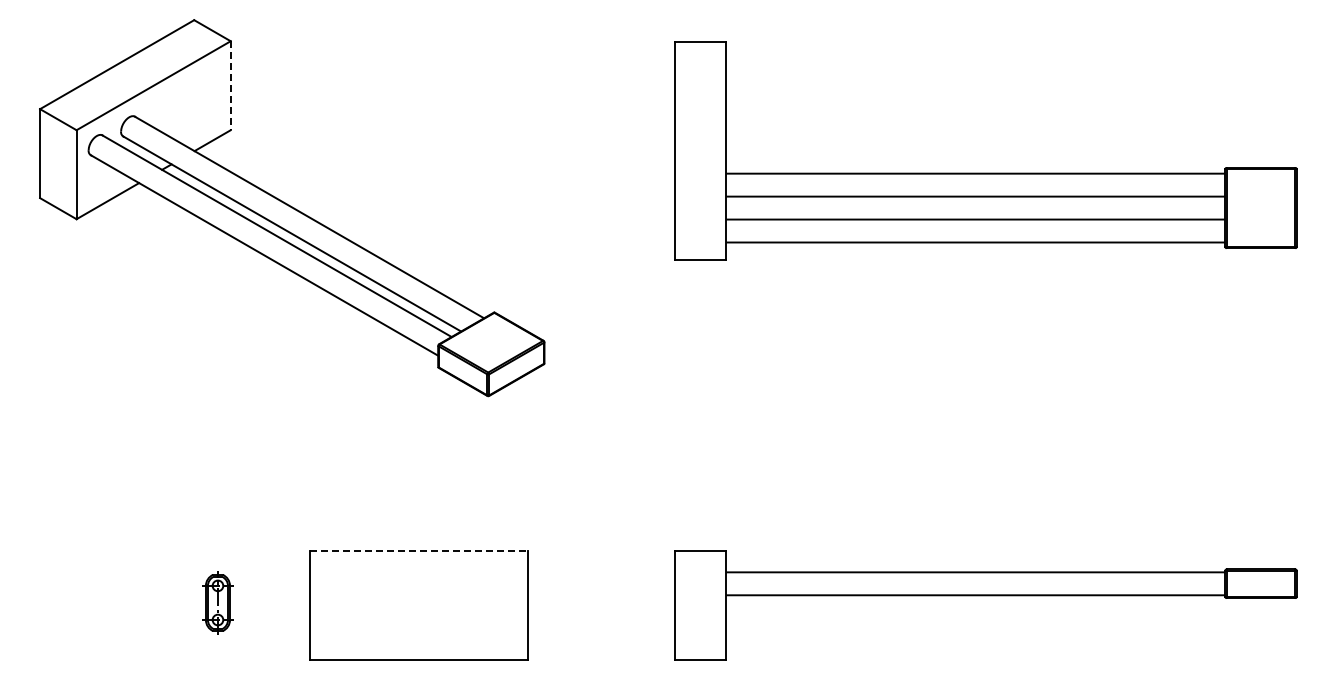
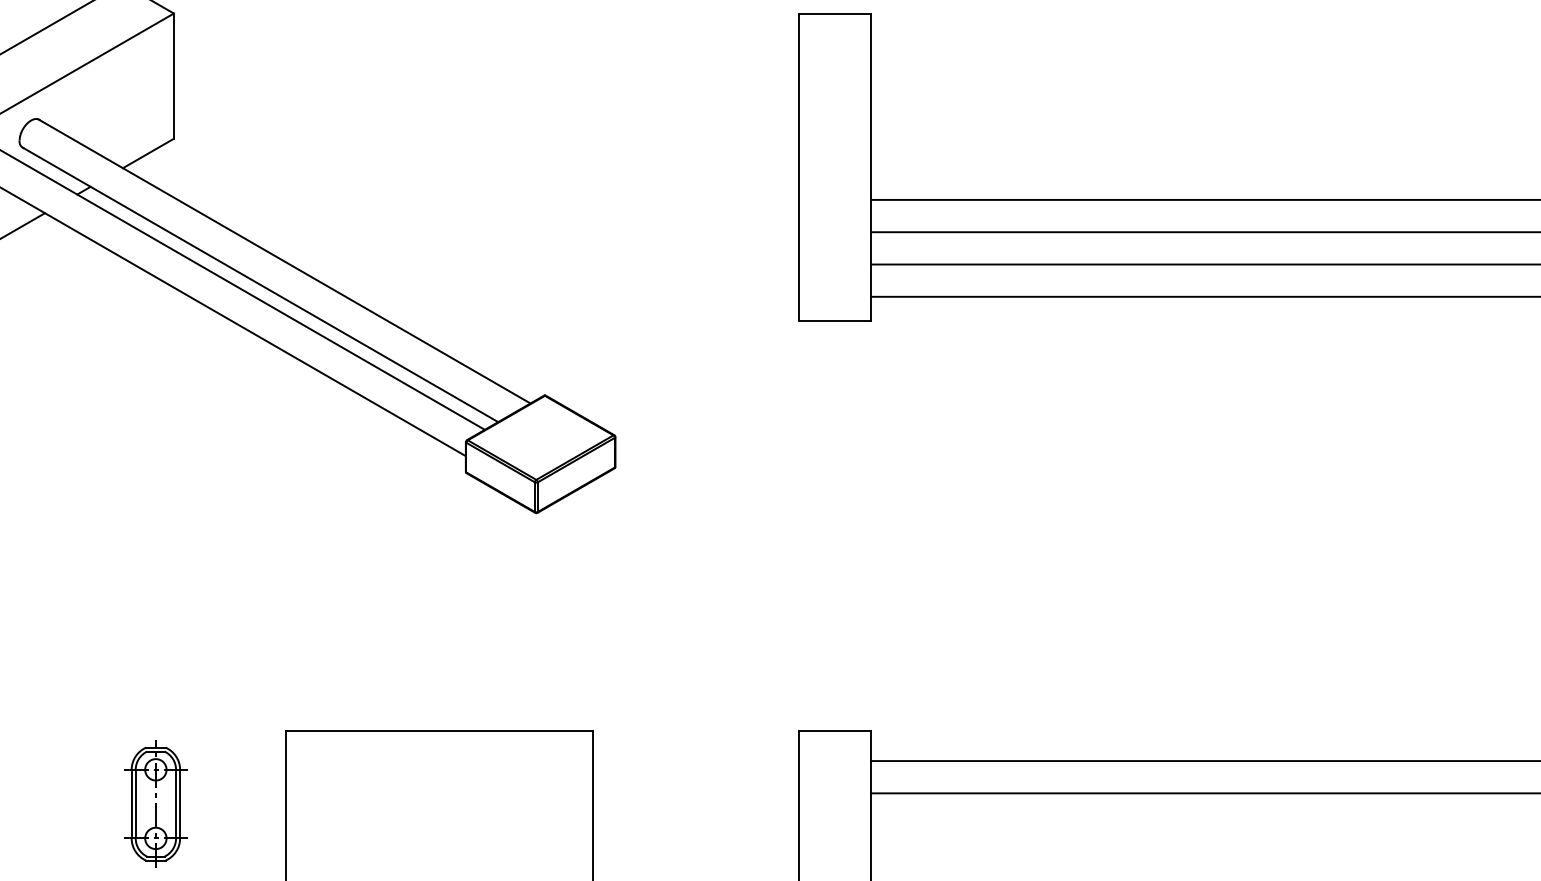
line: (230, 86) -> (173, 77), dashed -> solid
line: (419, 550) -> (439, 730), dashed -> solid
part: (217, 602) -> (155, 803), size x1.43

